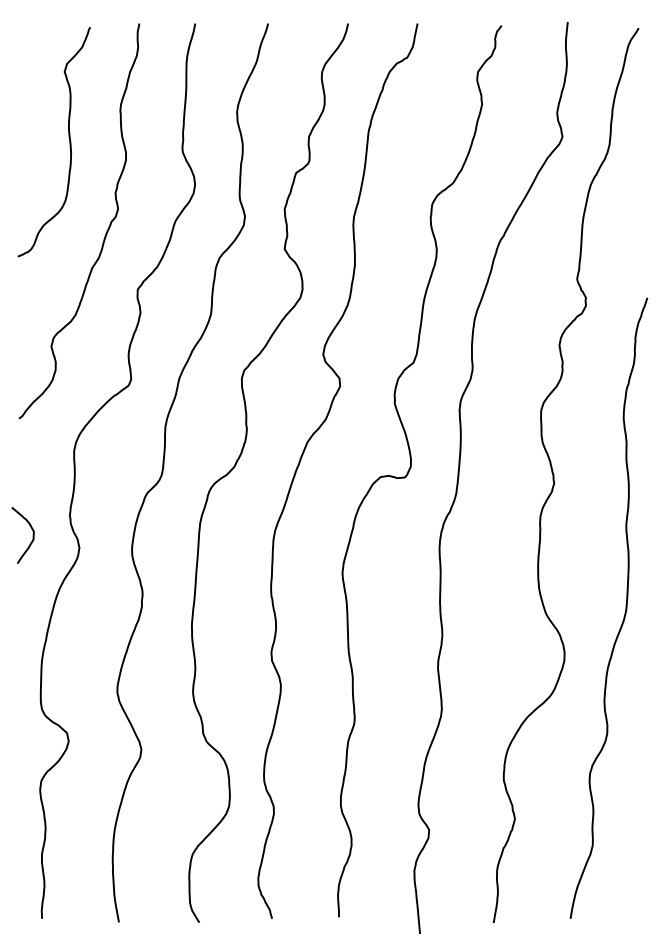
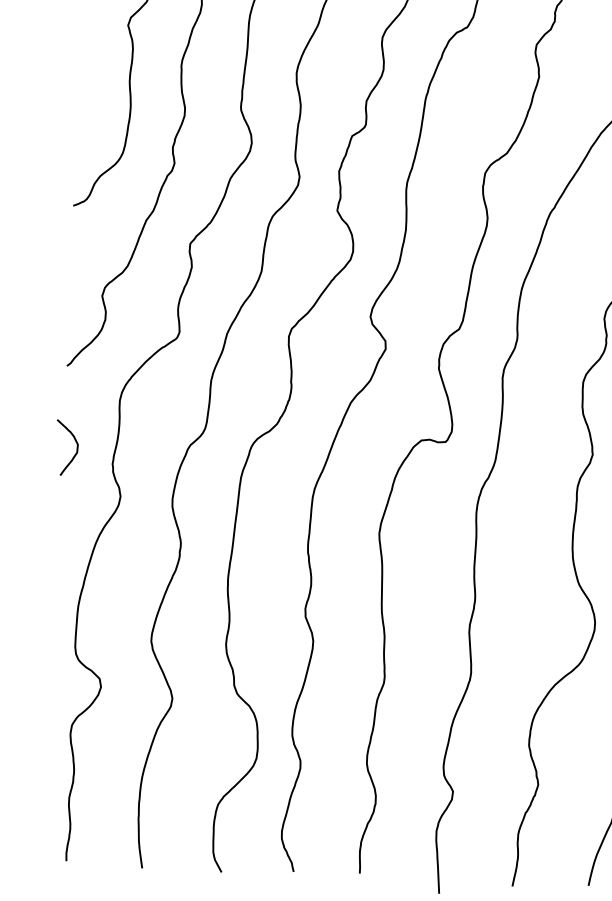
curve: (32, 535) -> (76, 448), moved

